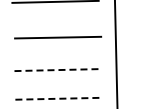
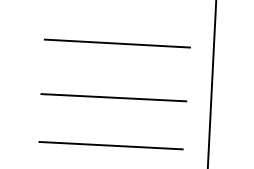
line: (58, 70) -> (114, 98), dashed -> solid
line: (59, 98) -> (112, 145), dashed -> solid

